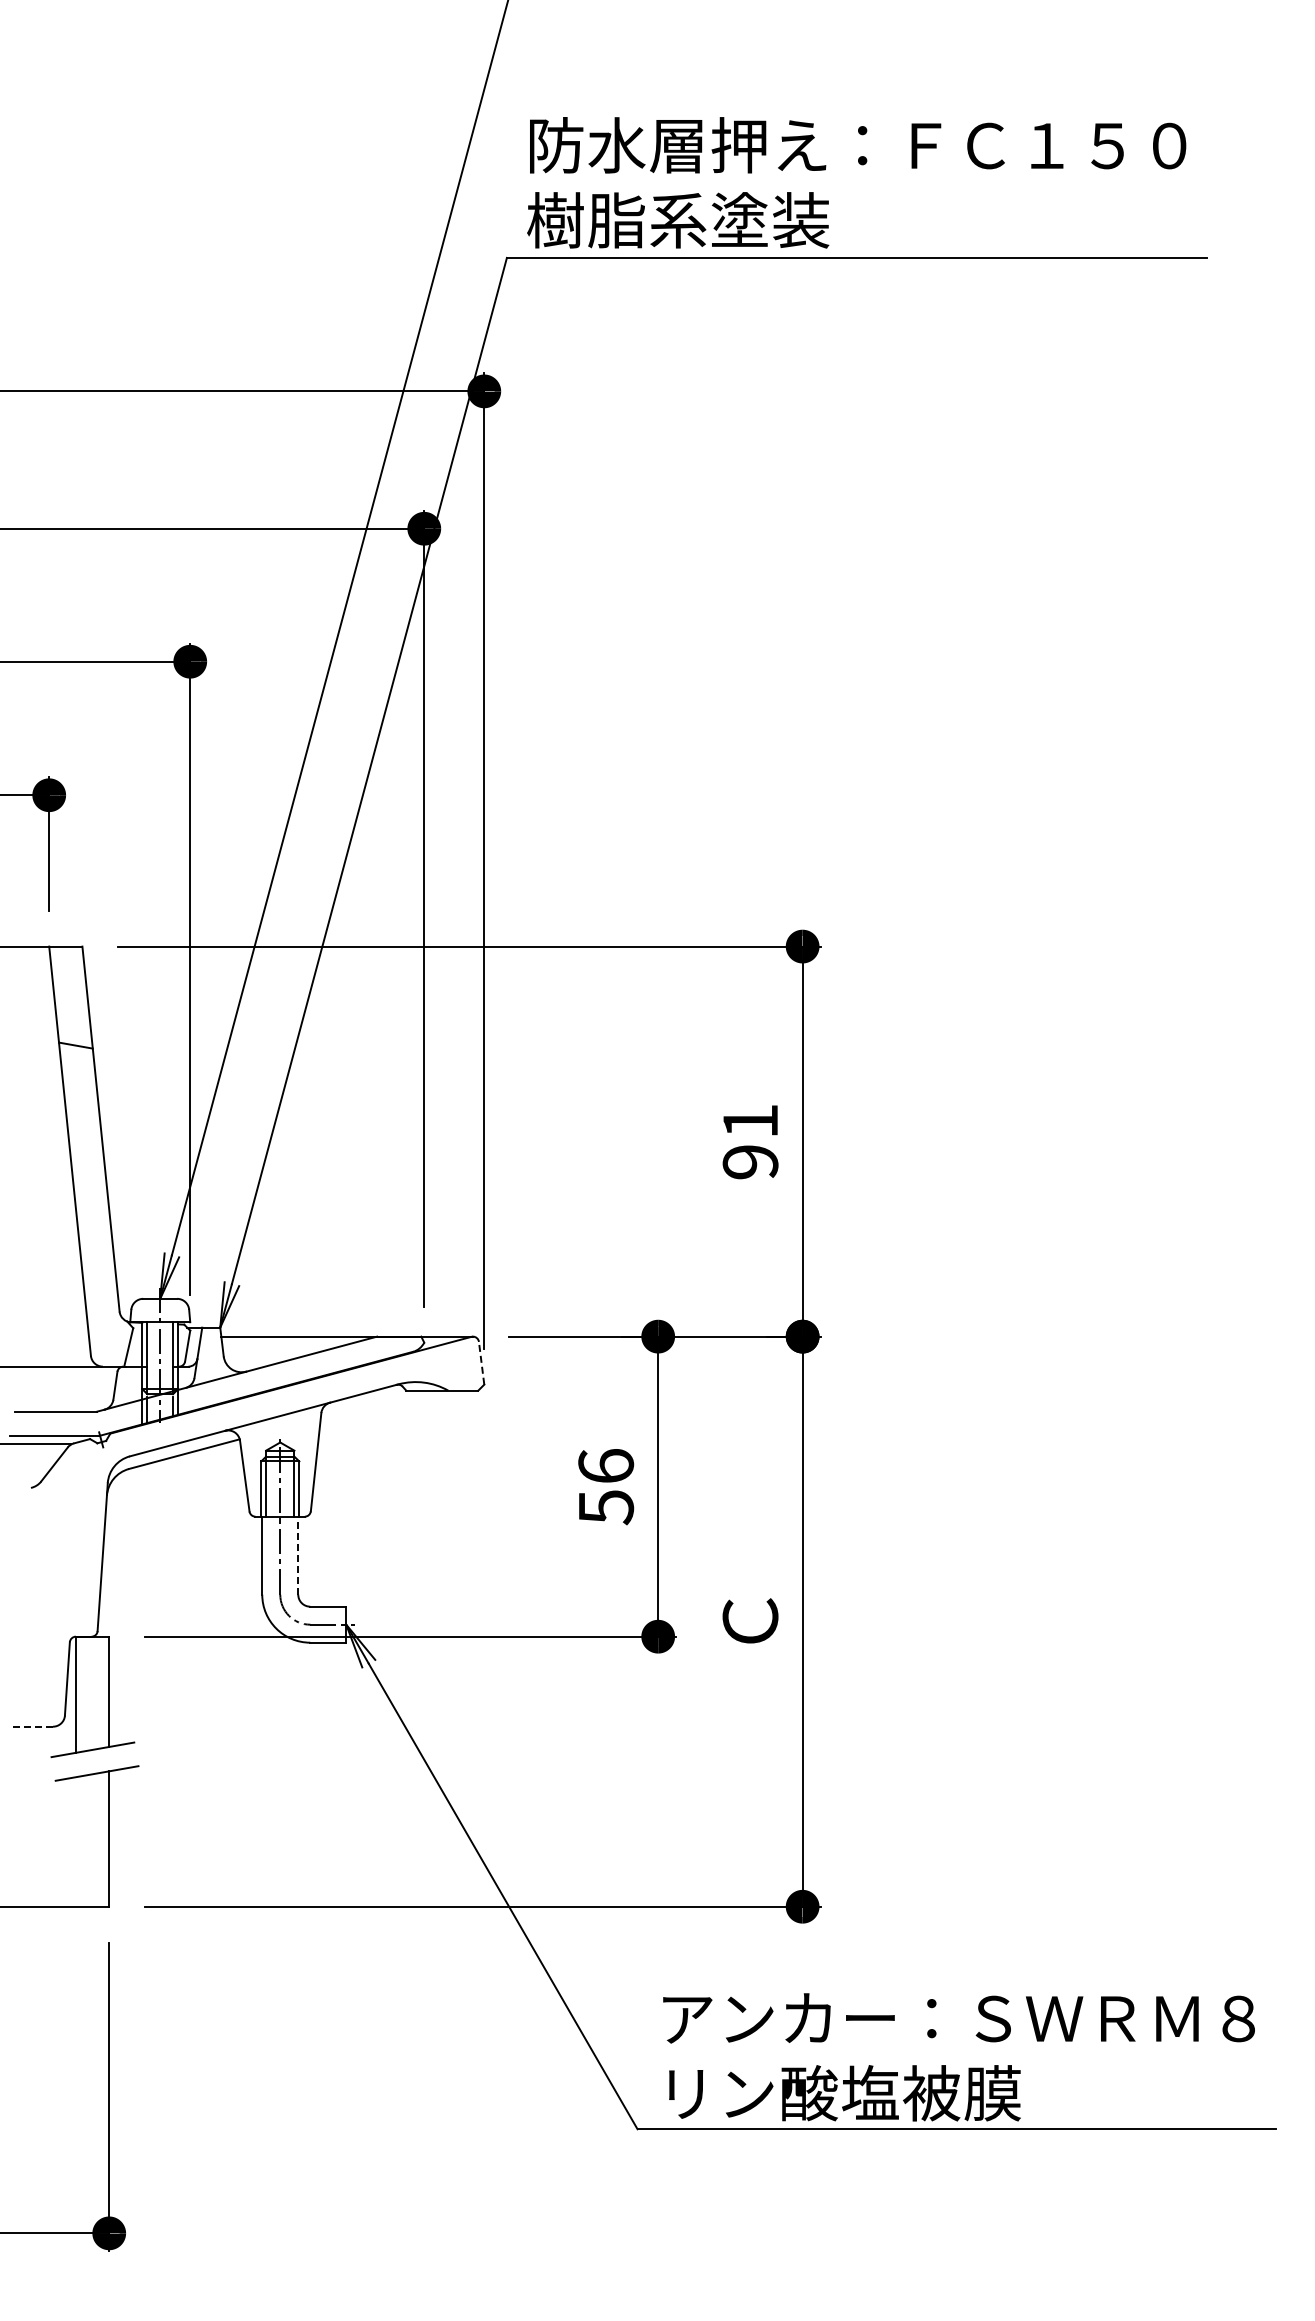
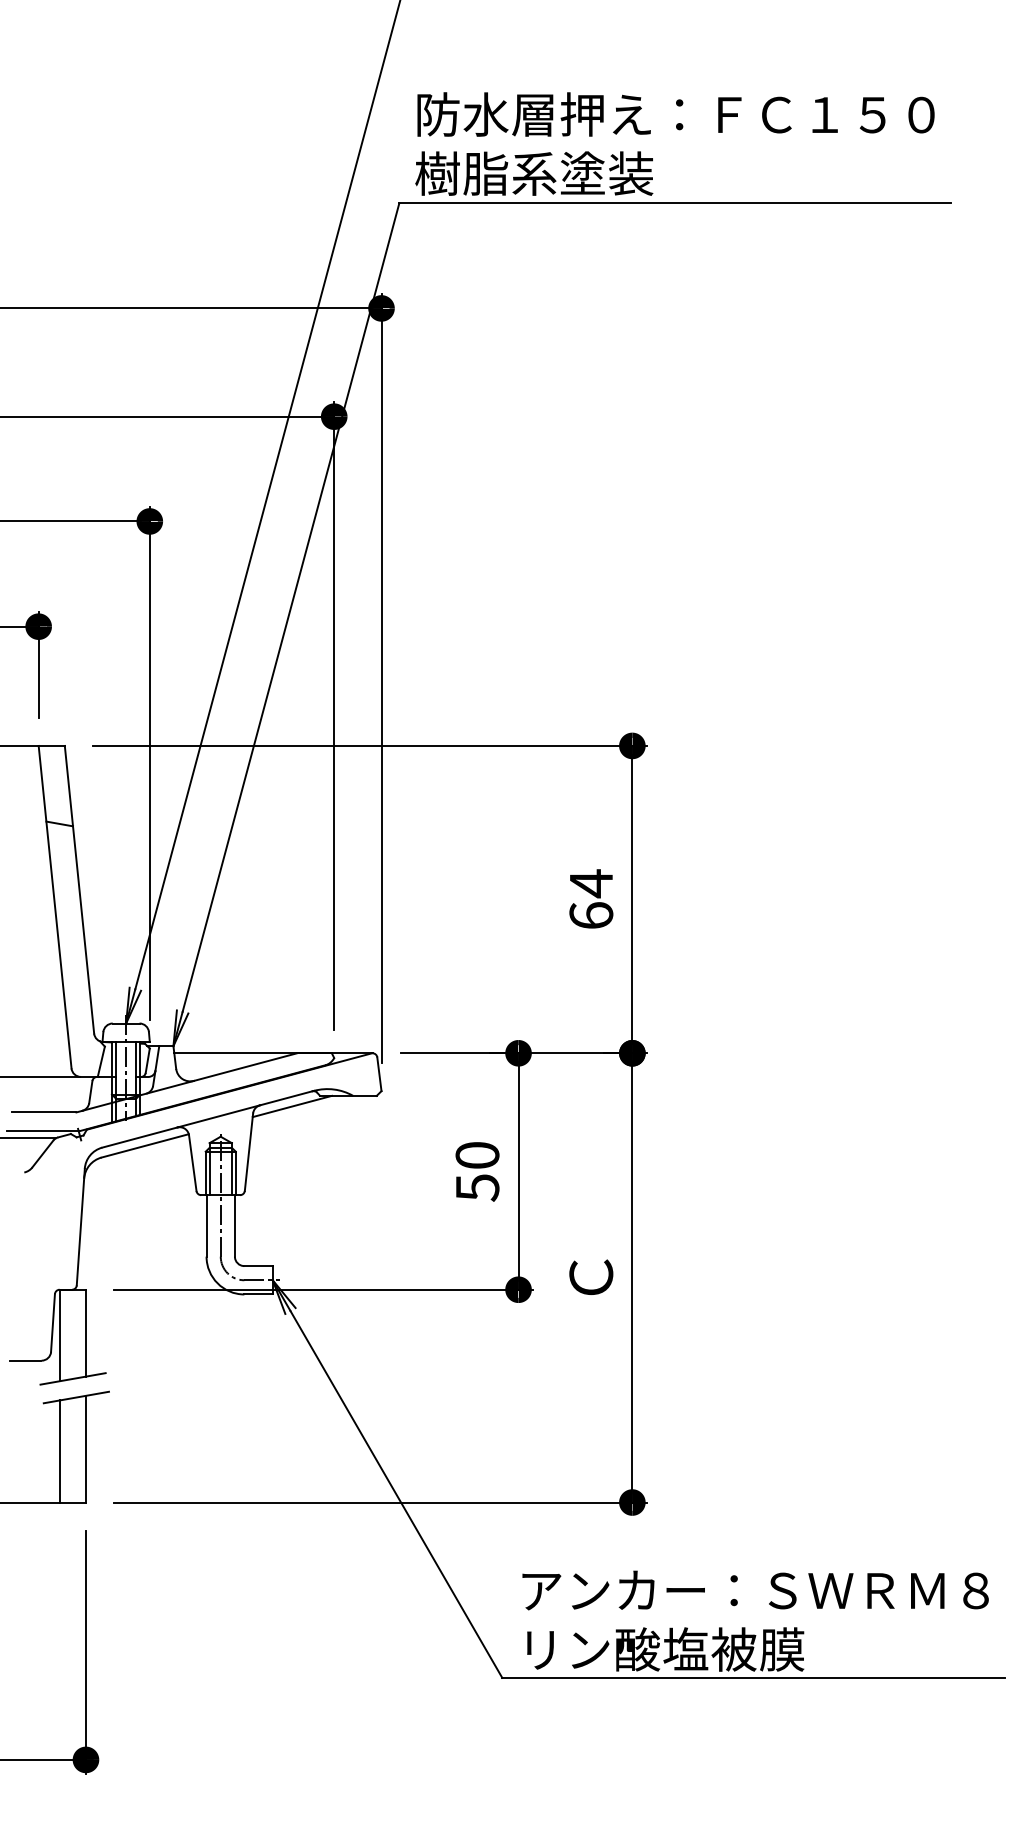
text: (750, 1141) -> (591, 899), 91 -> 64
line: (481, 1363) -> (379, 1074), dashed -> solid
line: (370, 1403) -> (291, 1105), added
text: (606, 1465) -> (477, 1154), 56 -> 50
line: (298, 1555) -> (235, 1225), dashed -> solid
line: (32, 1726) -> (25, 1360), dashed -> solid
line: (76, 1841) -> (60, 1451), added

